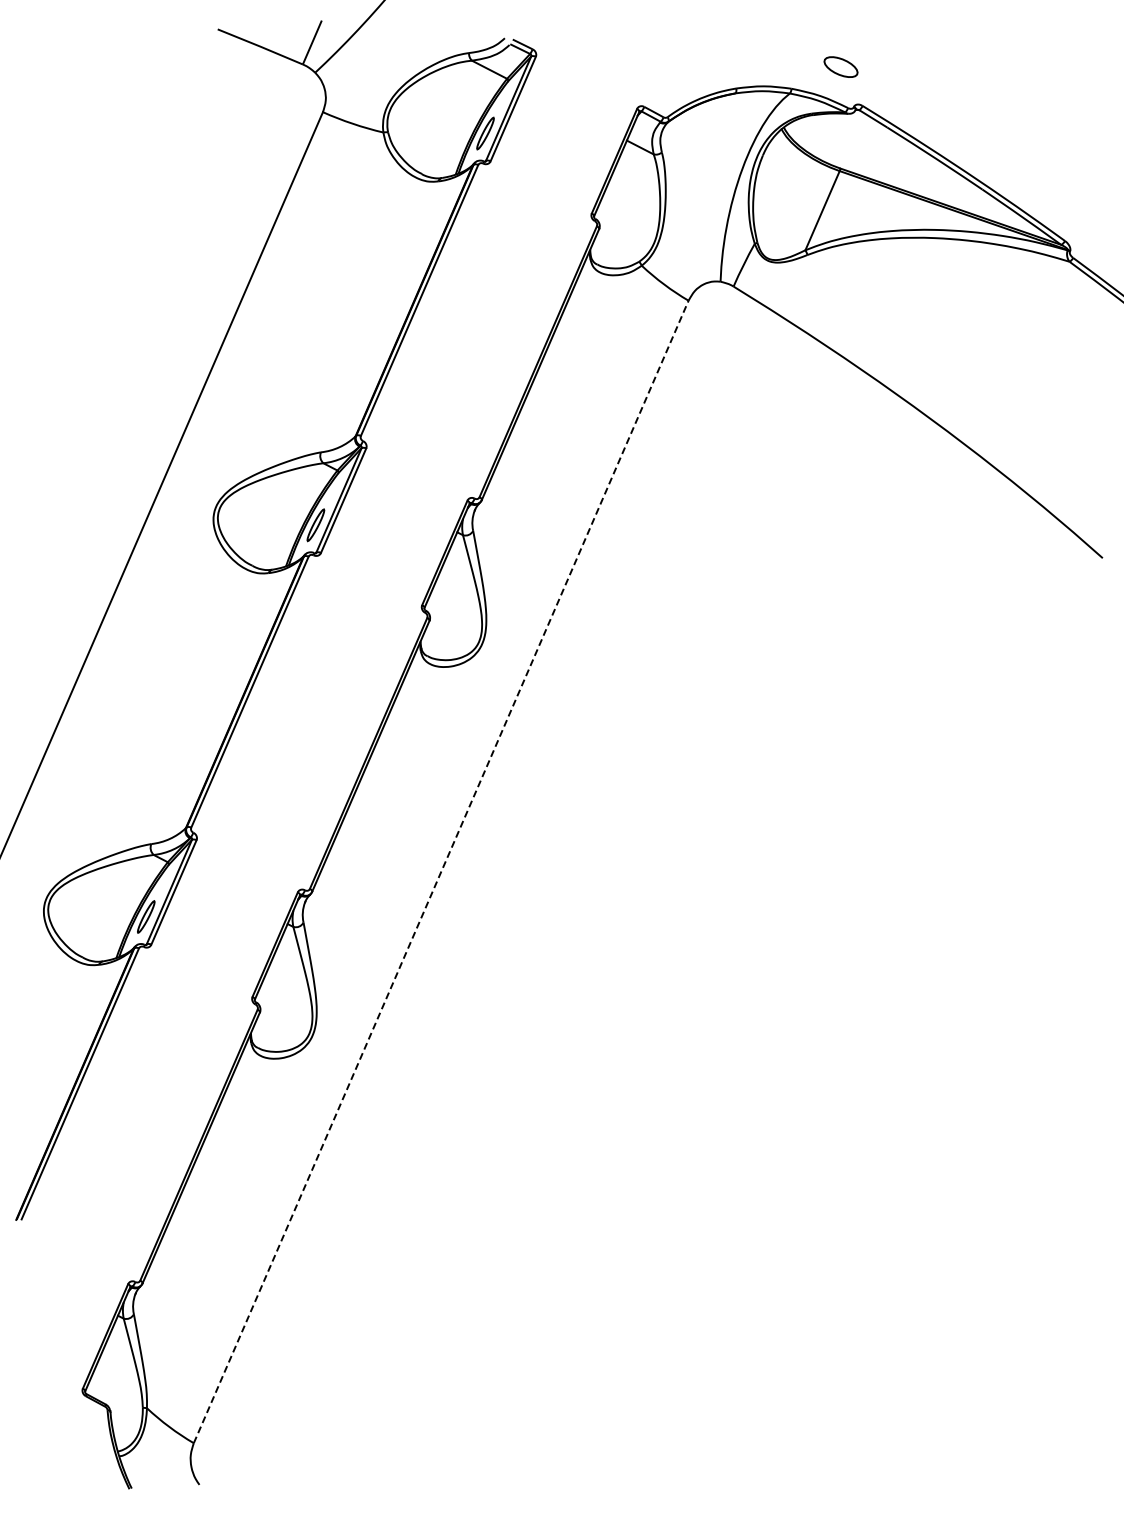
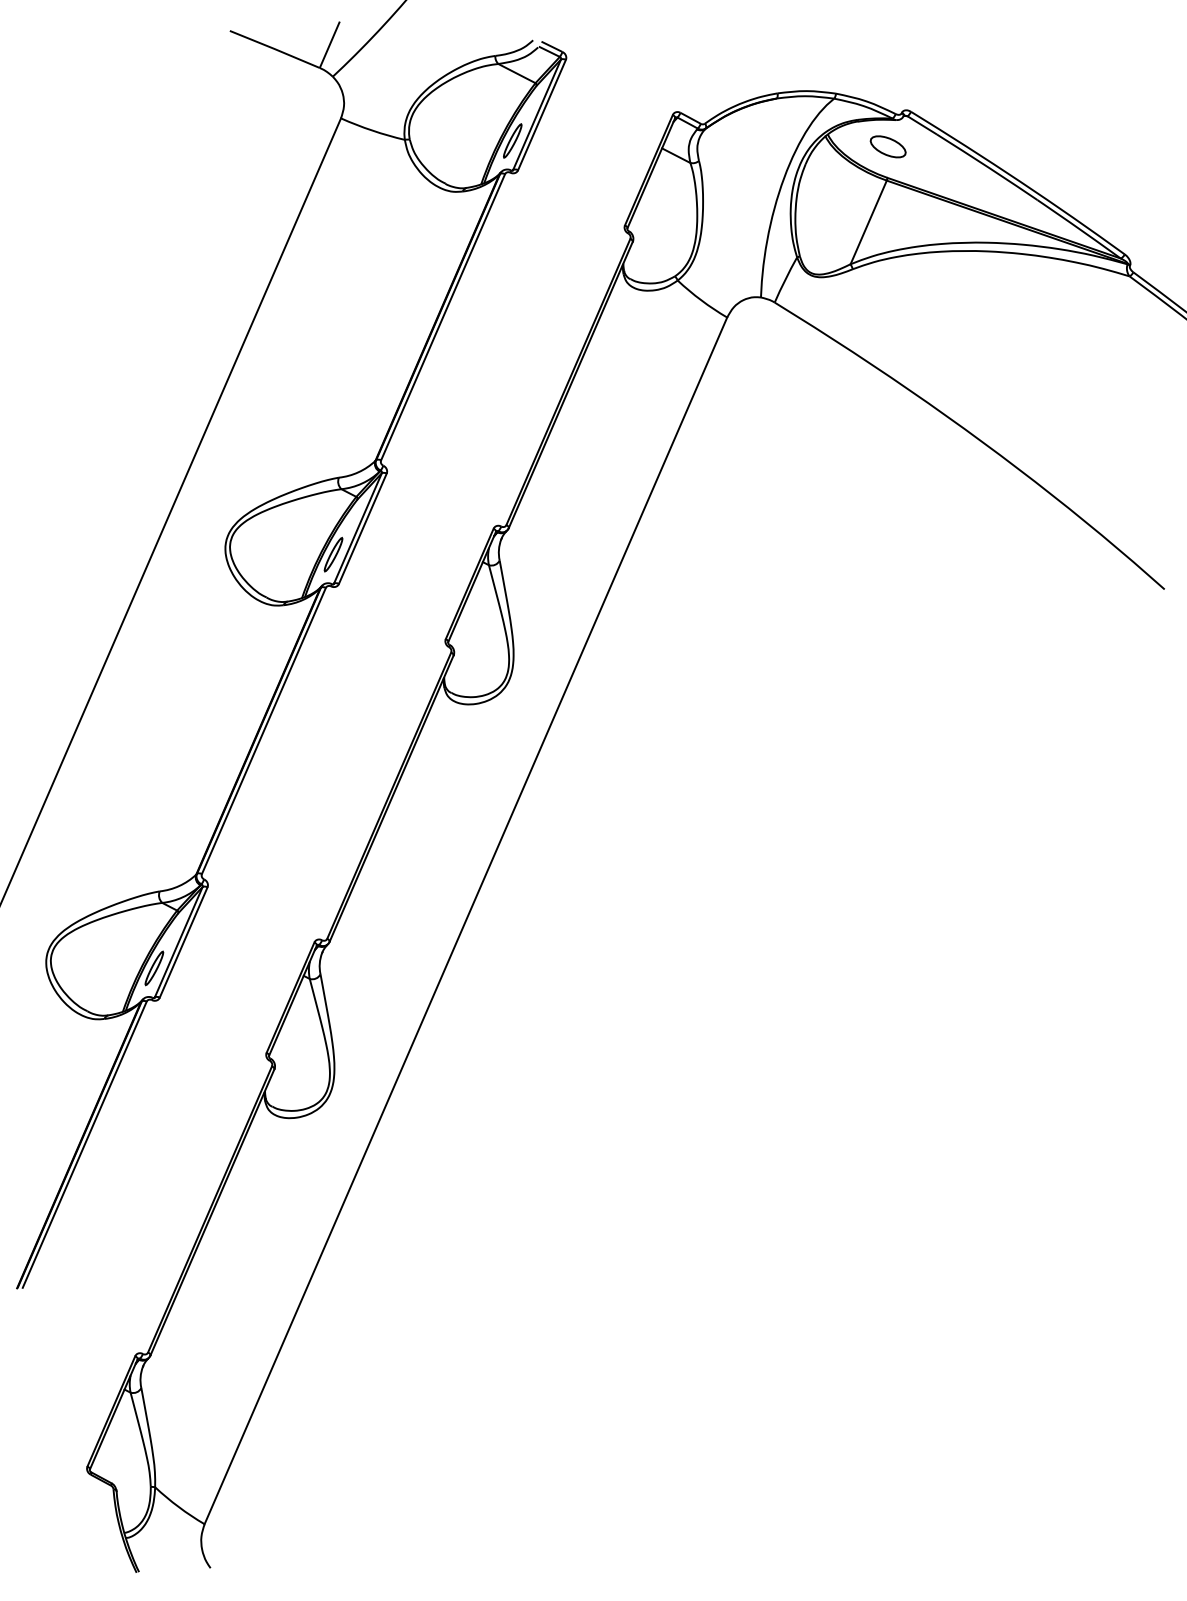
part: (840, 66) -> (887, 146), moved
line: (441, 871) -> (466, 920), dashed -> solid

